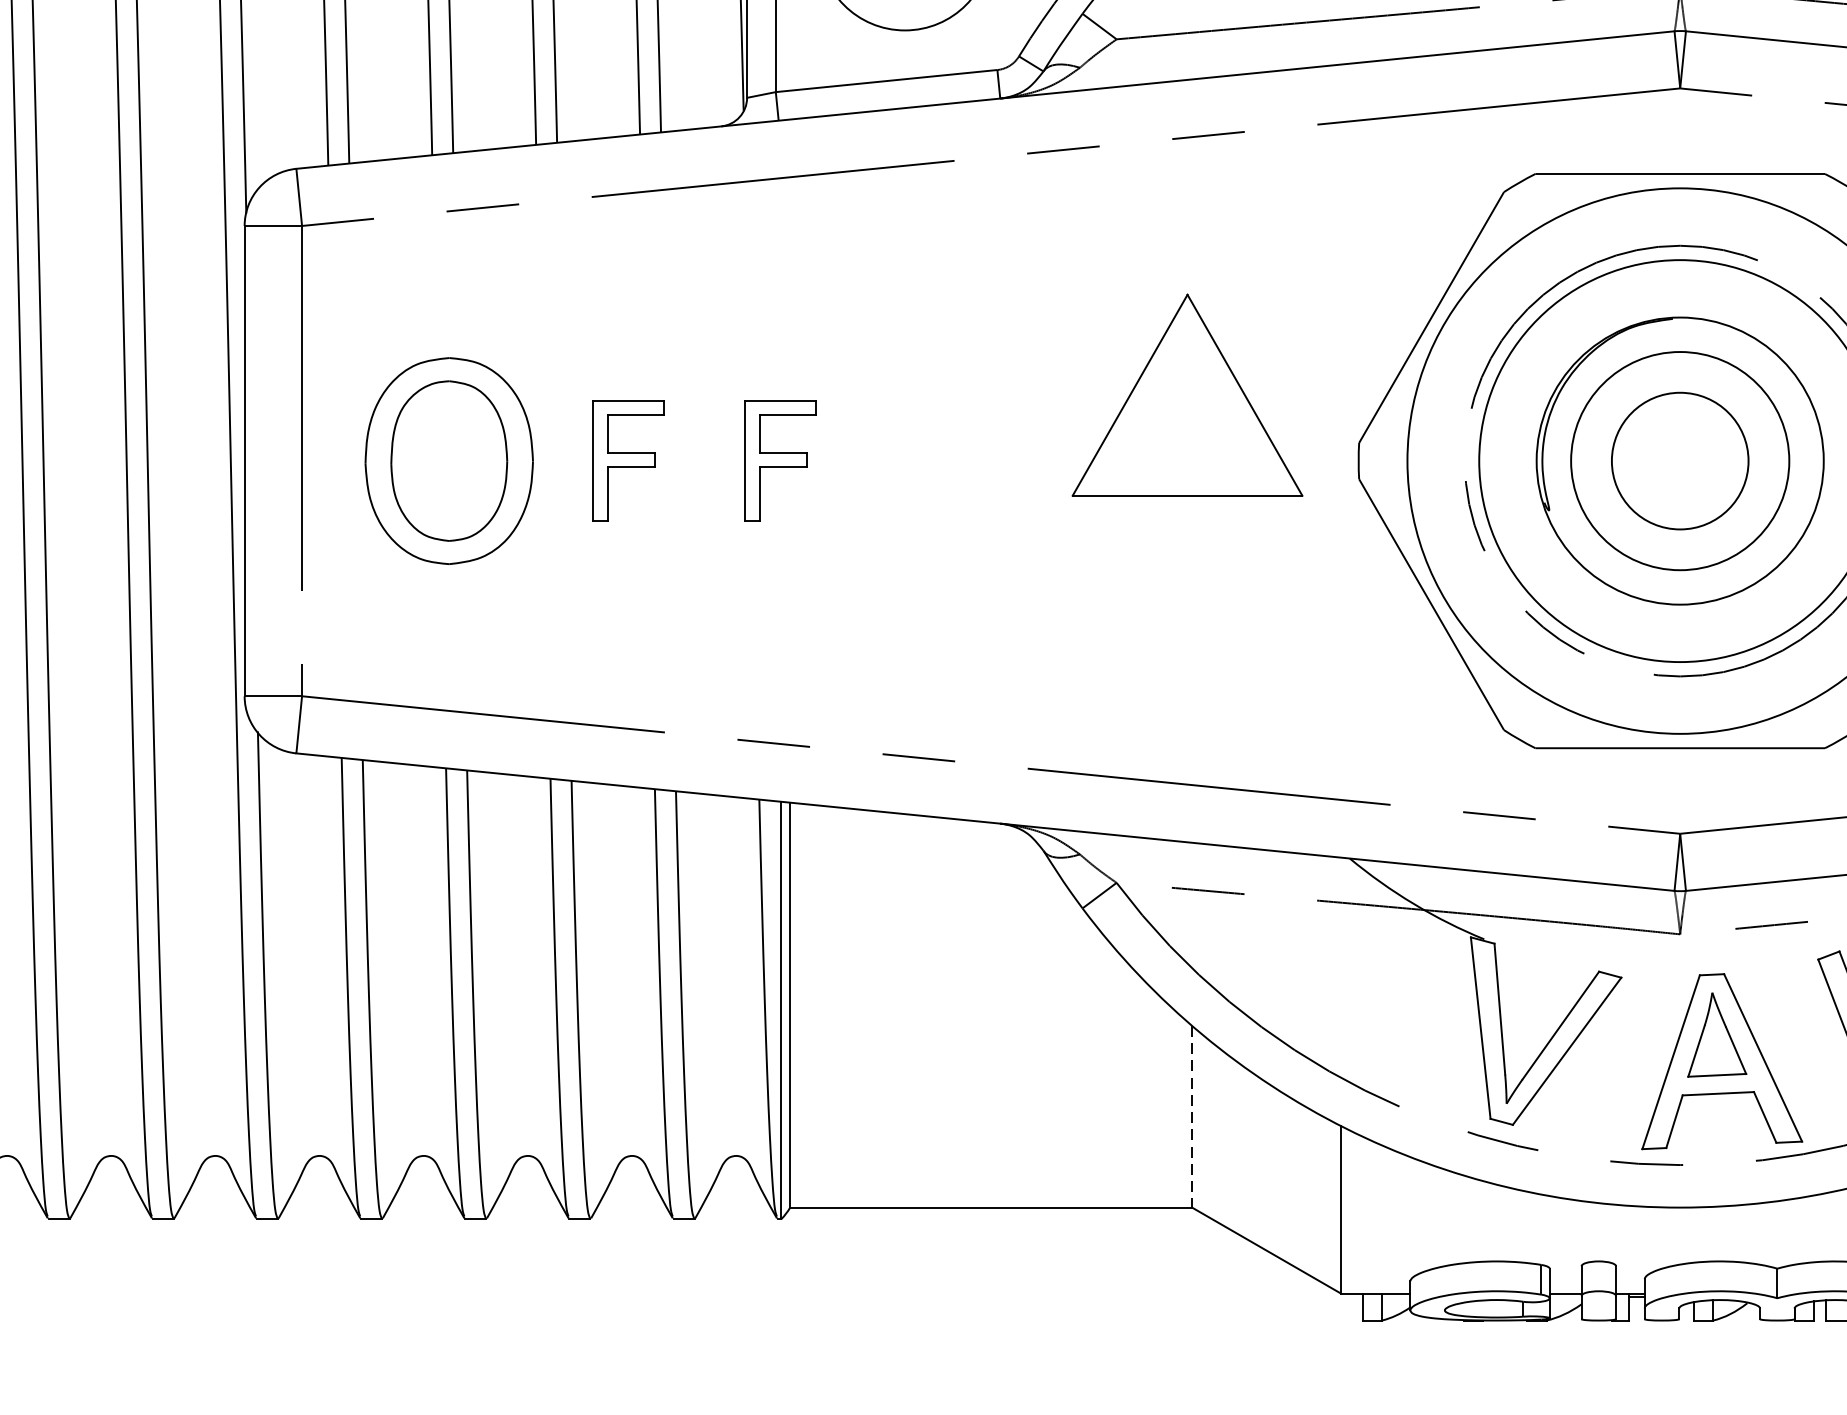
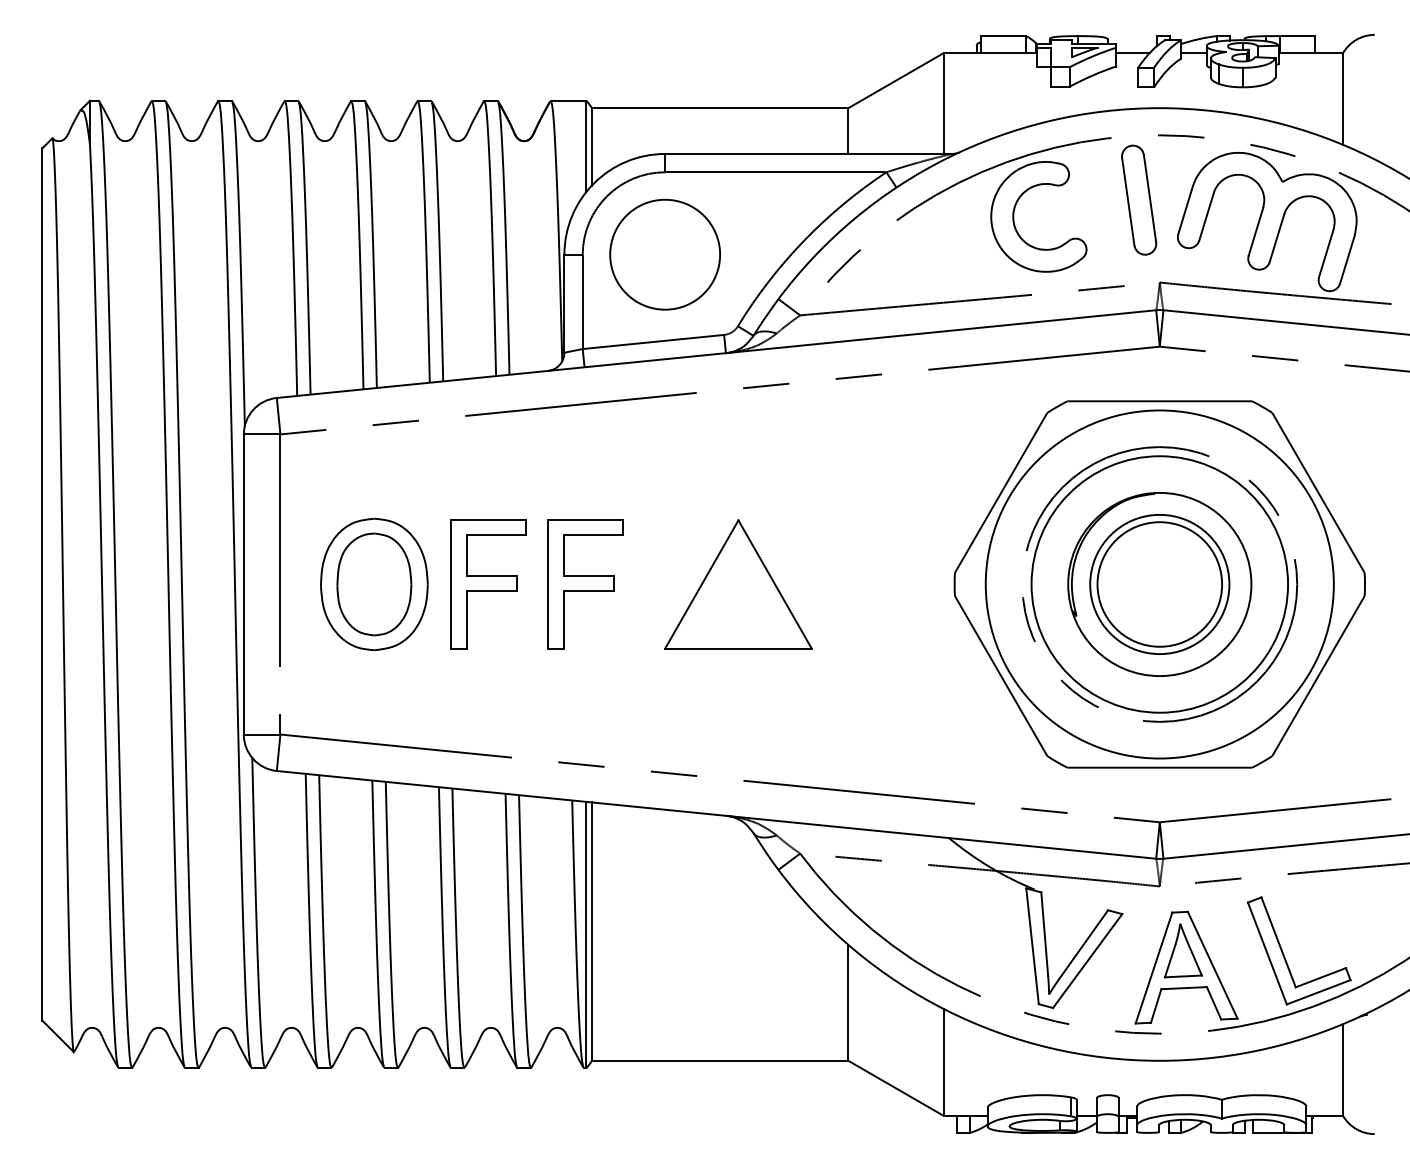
part: (1187, 395) -> (738, 584), moved
part: (628, 461) -> (488, 584), size x1.67
part: (780, 461) -> (585, 584), size x1.67
circle: (1679, 461) -> (1159, 584), size x1.43
line: (1192, 1116) -> (848, 1002), dashed -> solid

